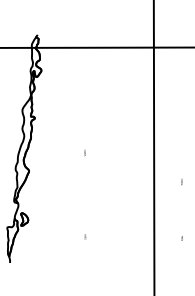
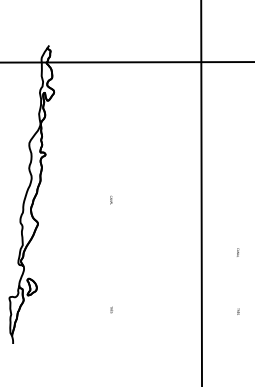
text: (181, 181) -> (237, 251), moved

